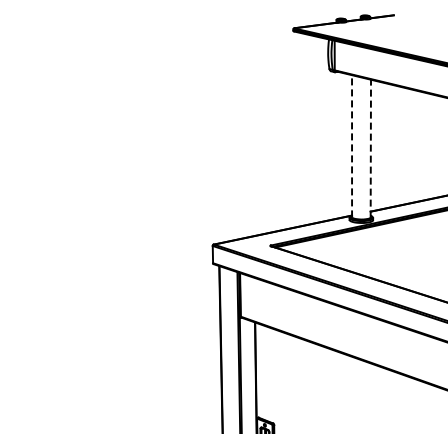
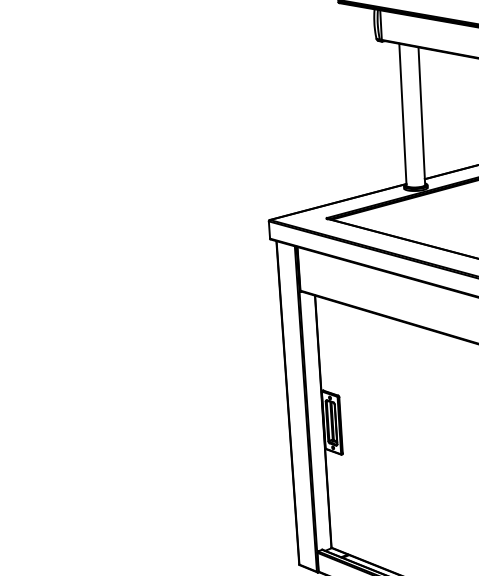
line: (351, 145) -> (402, 114), dashed -> solid
line: (370, 148) -> (421, 116), dashed -> solid

